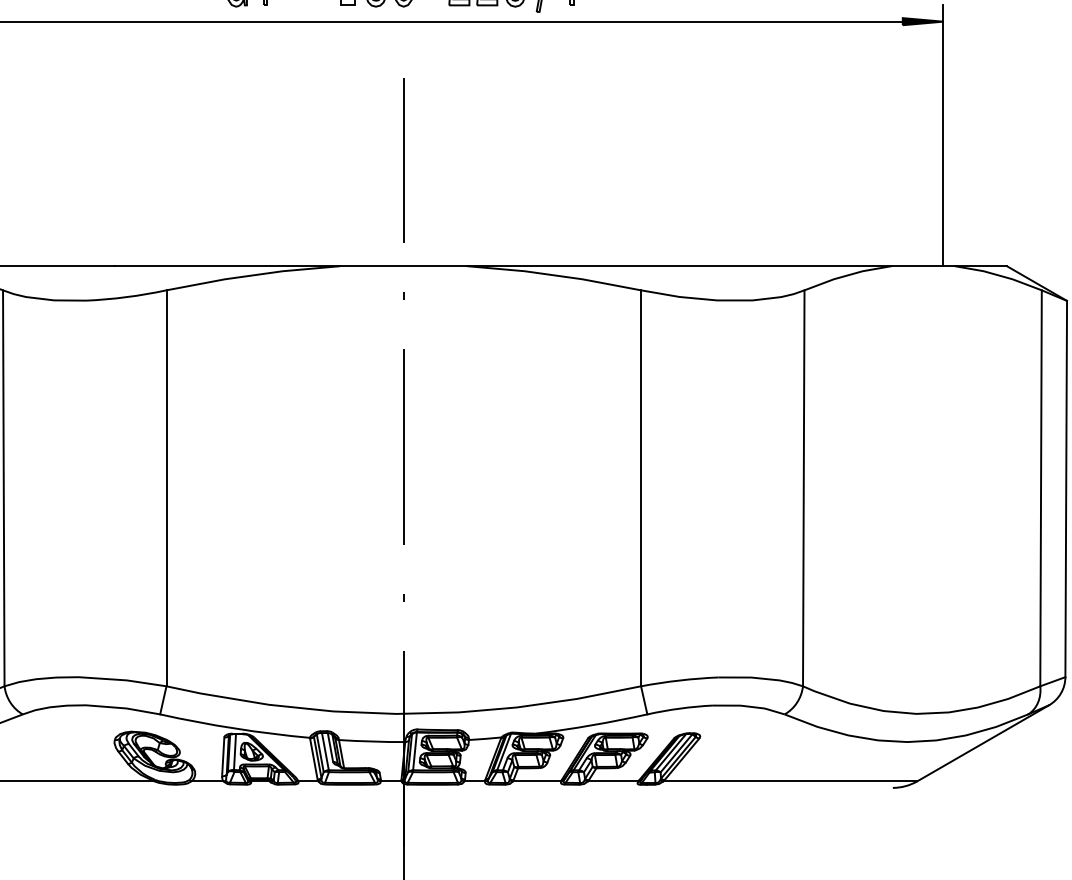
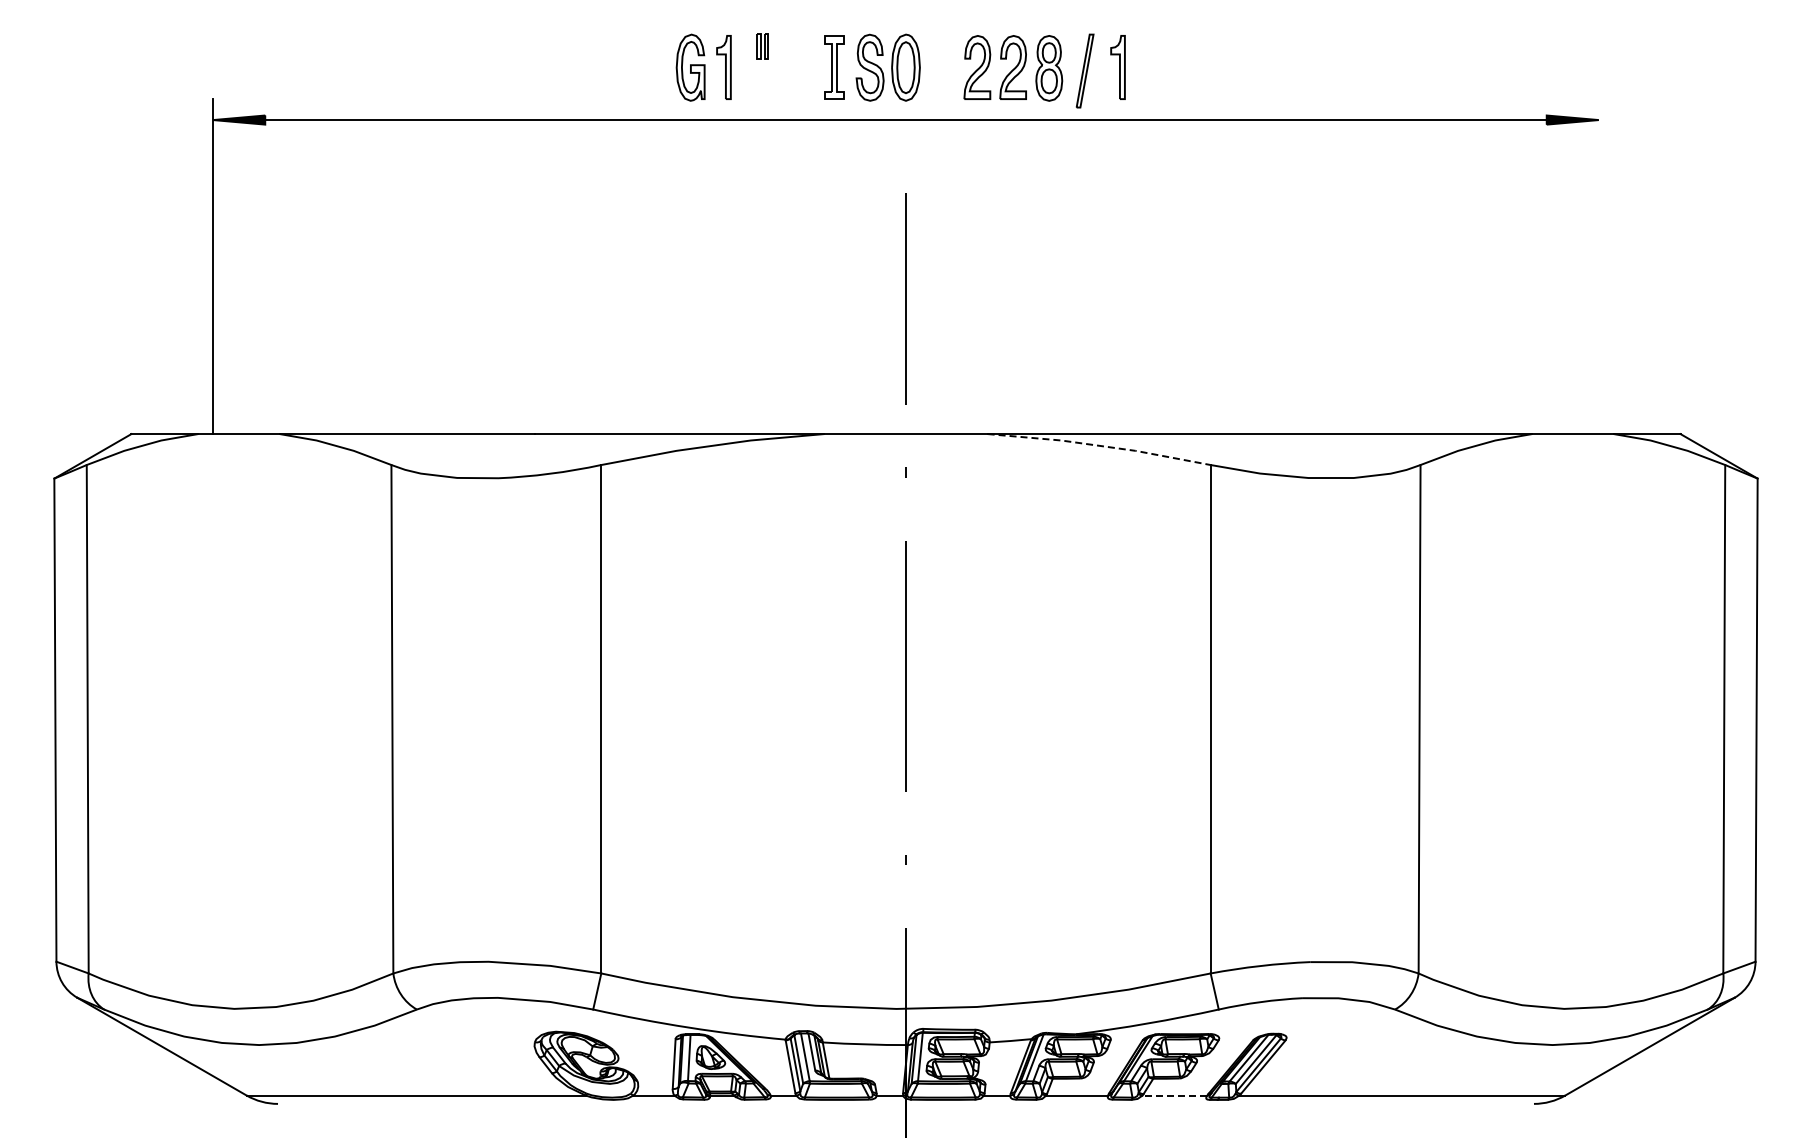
line: (943, 135) -> (1598, 266), removed
line: (555, 275) -> (1100, 445), solid -> dashed
line: (612, 781) -> (1174, 1095), solid -> dashed

